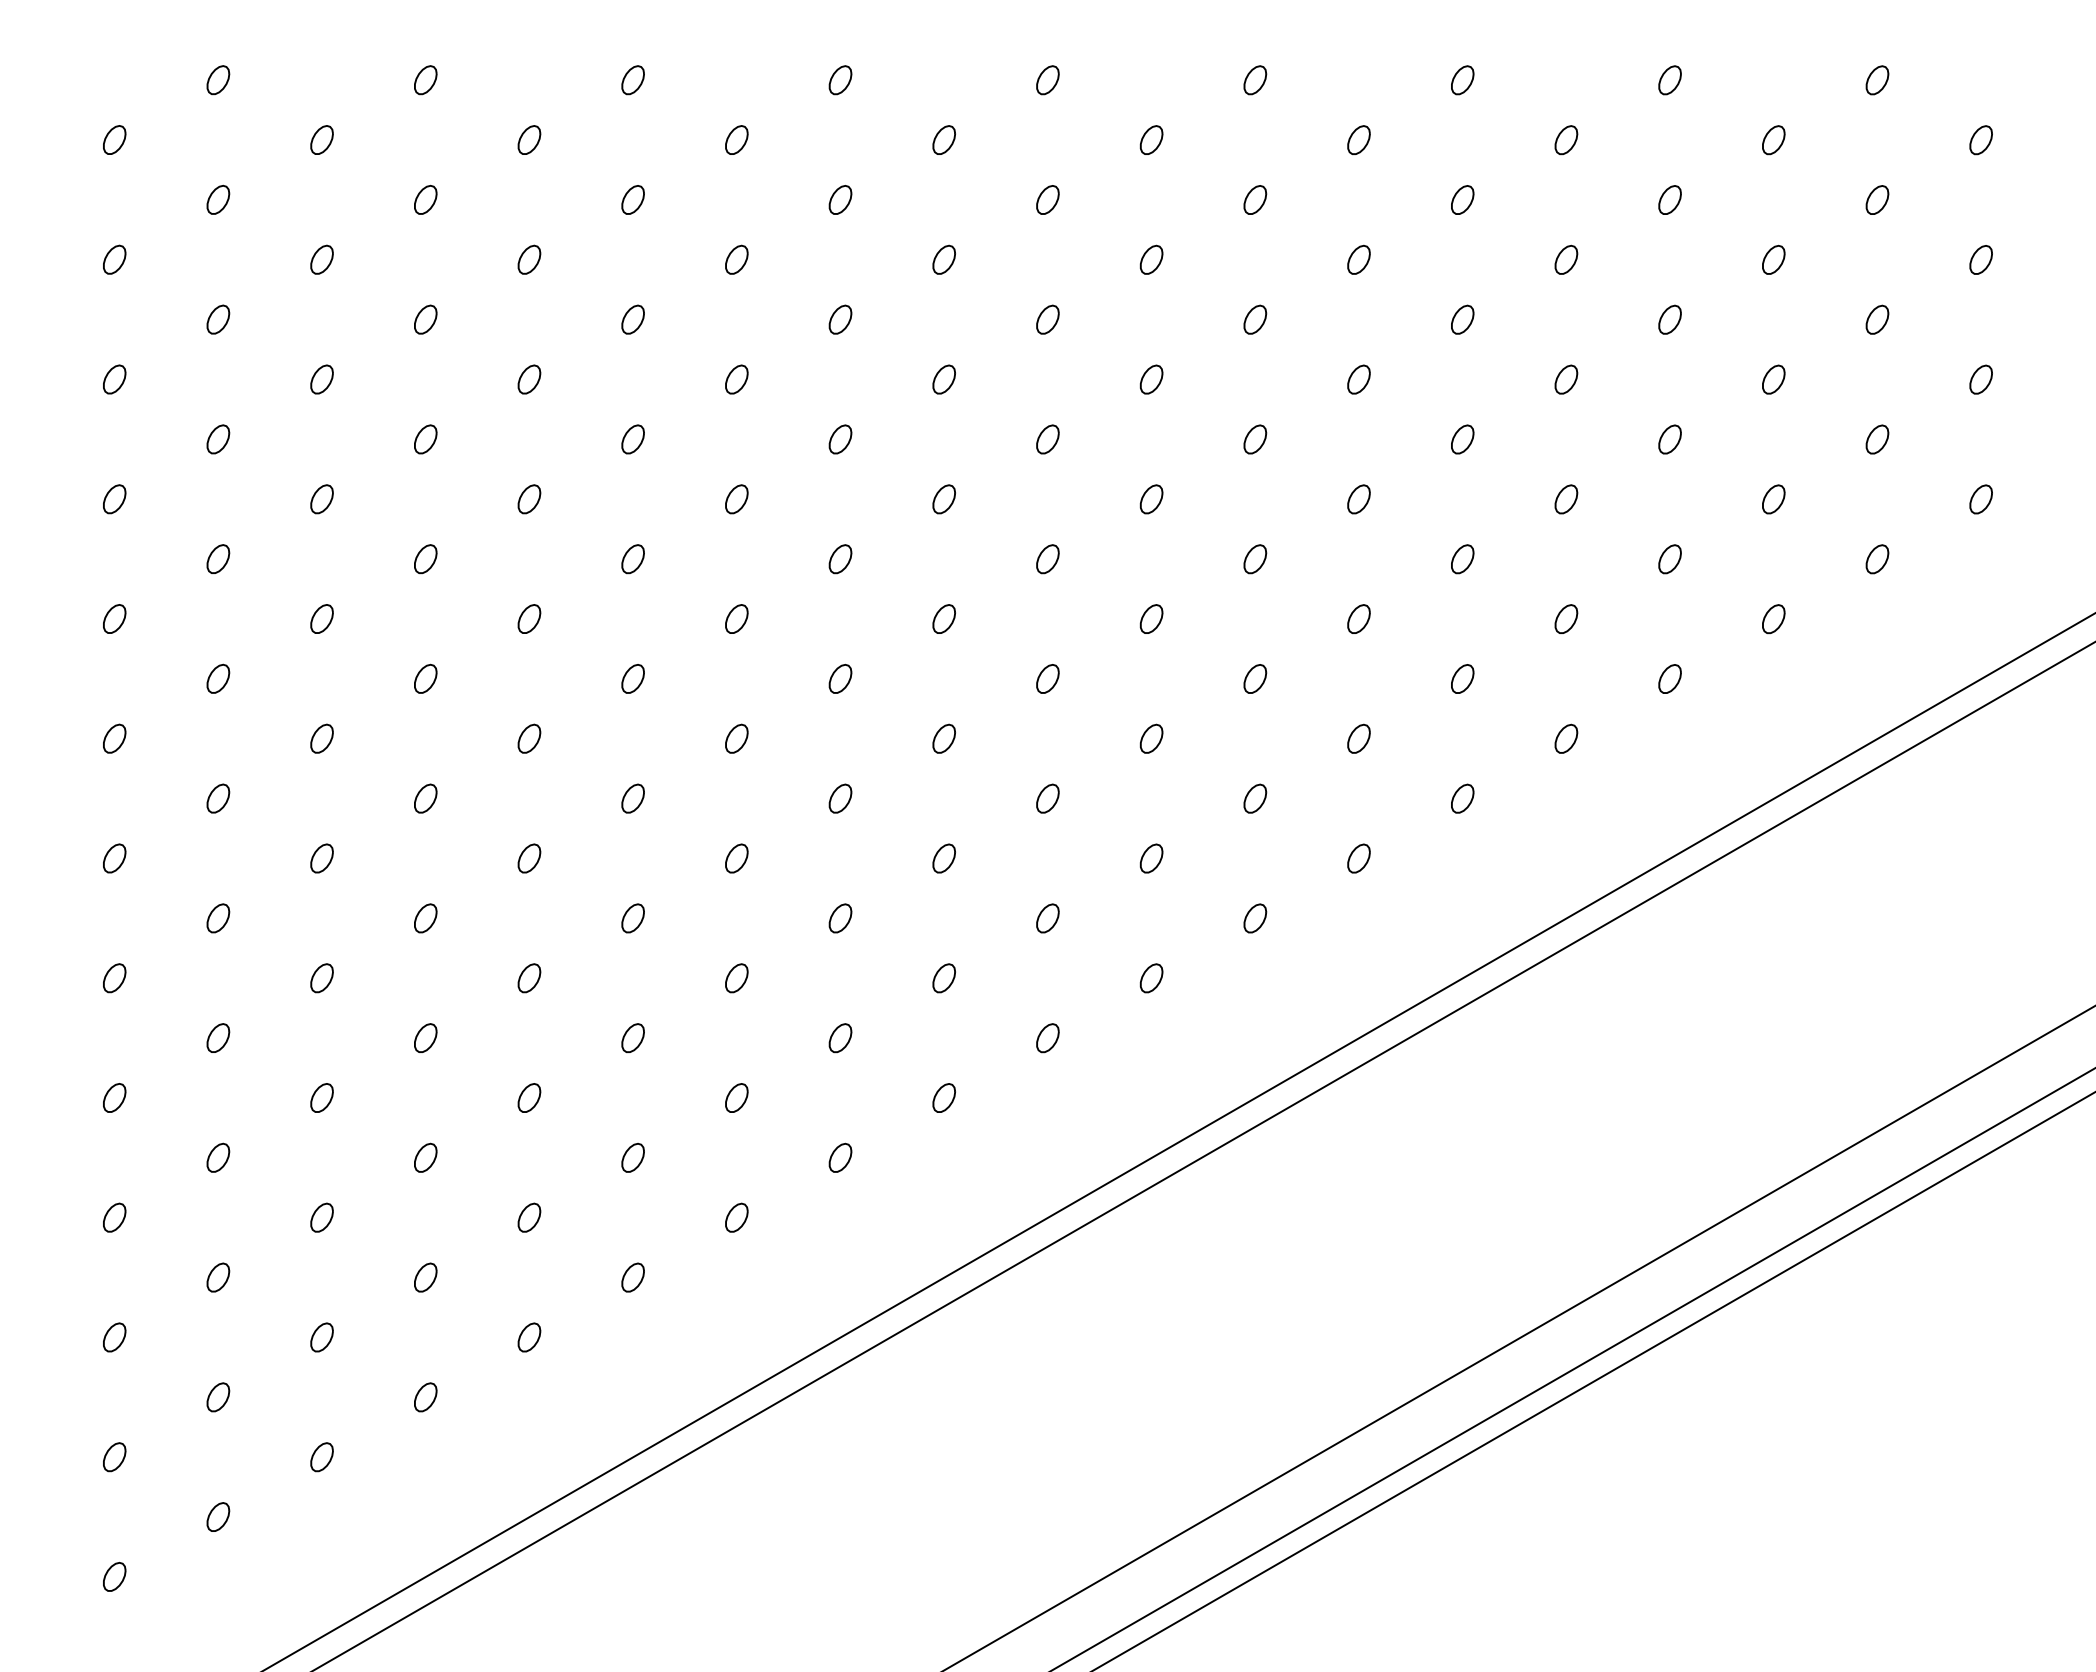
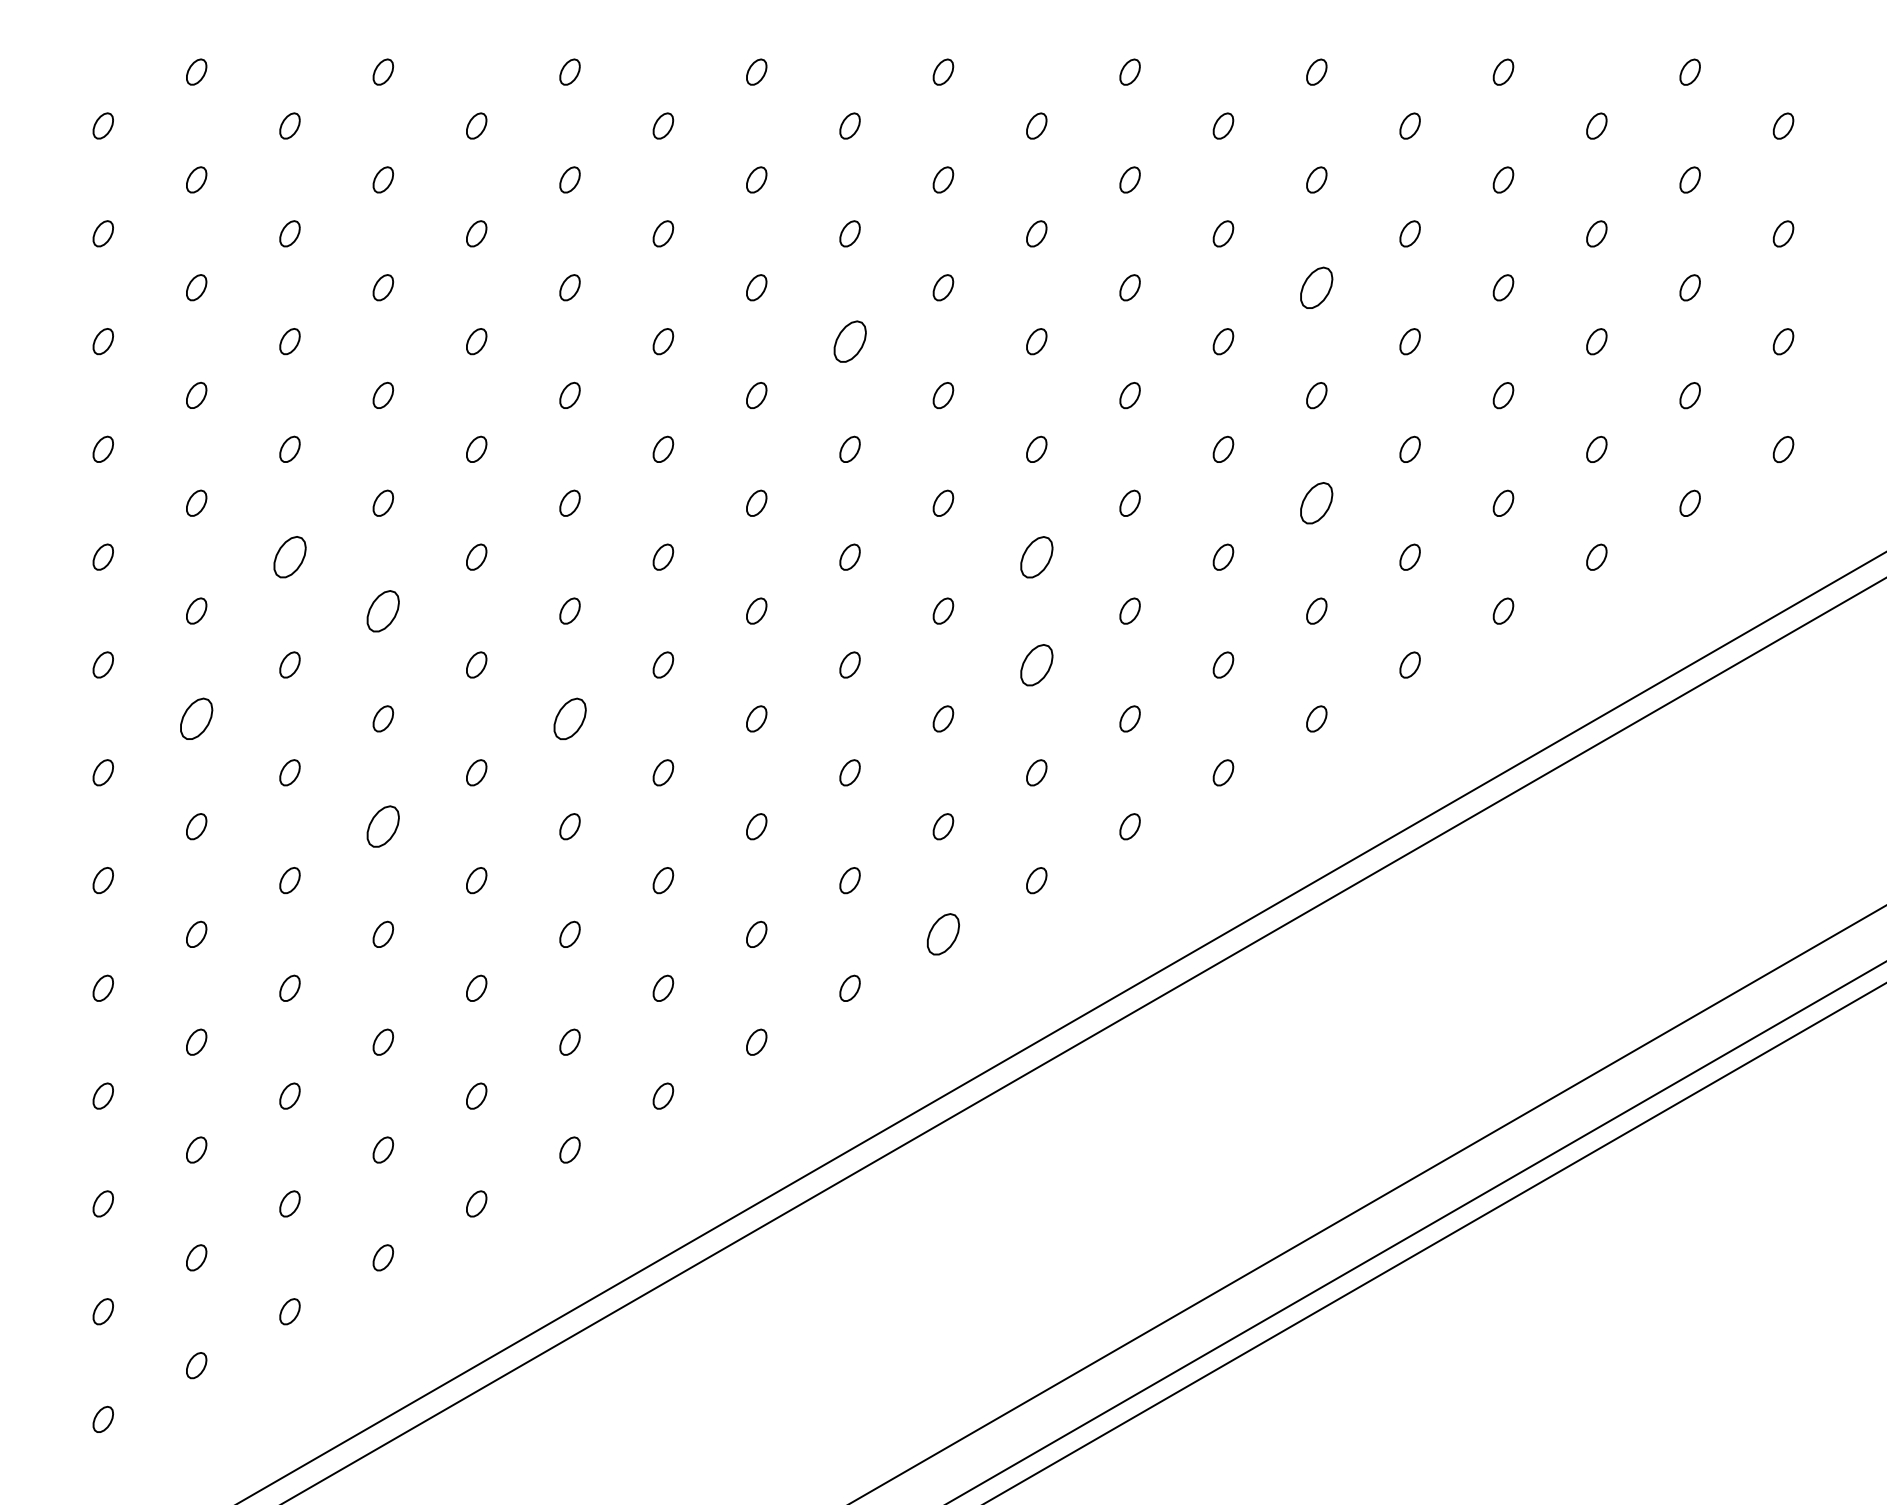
part: (1462, 319) -> (1316, 287), size x1.6
part: (943, 379) -> (849, 341), size x1.6
part: (1462, 559) -> (1316, 503), size x1.6
part: (321, 618) -> (289, 556), size x1.6
part: (1151, 618) -> (1036, 556), size x1.6
part: (425, 678) -> (383, 610), size x1.6
part: (1151, 738) -> (1036, 664), size x1.6
part: (218, 798) -> (196, 718), size x1.6
part: (632, 798) -> (569, 718), size x1.6
part: (425, 918) -> (383, 826), size x1.6
part: (1047, 1038) -> (943, 934), size x1.6

